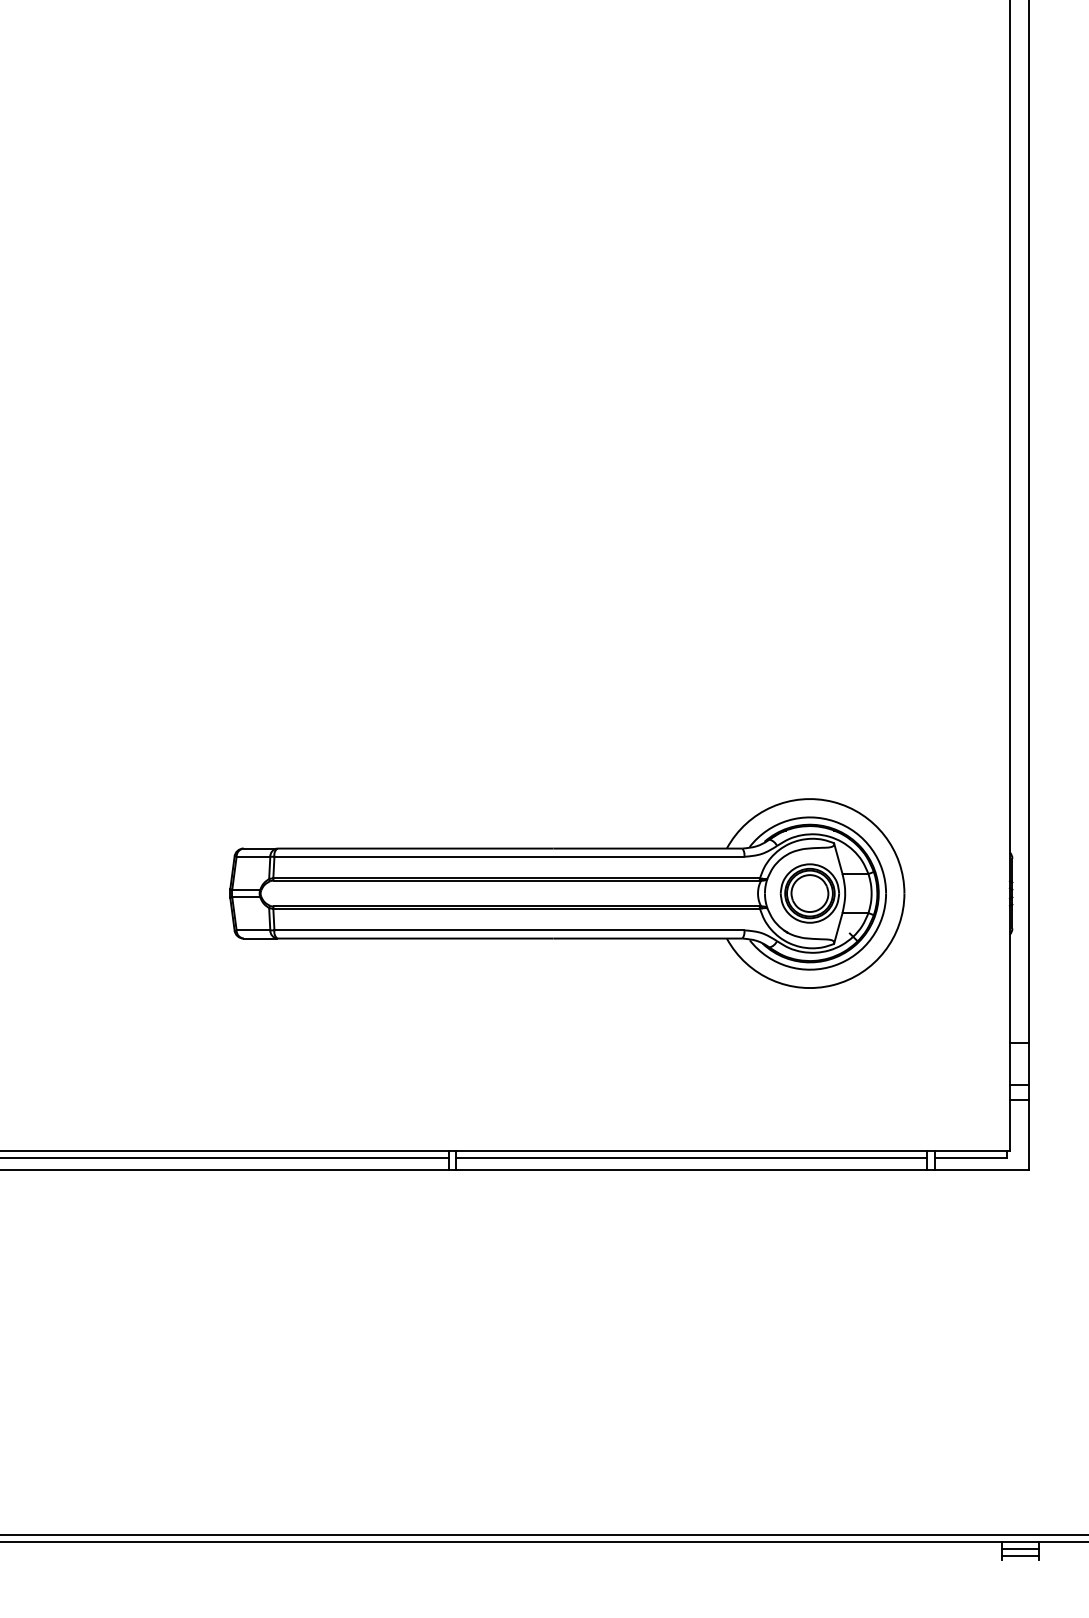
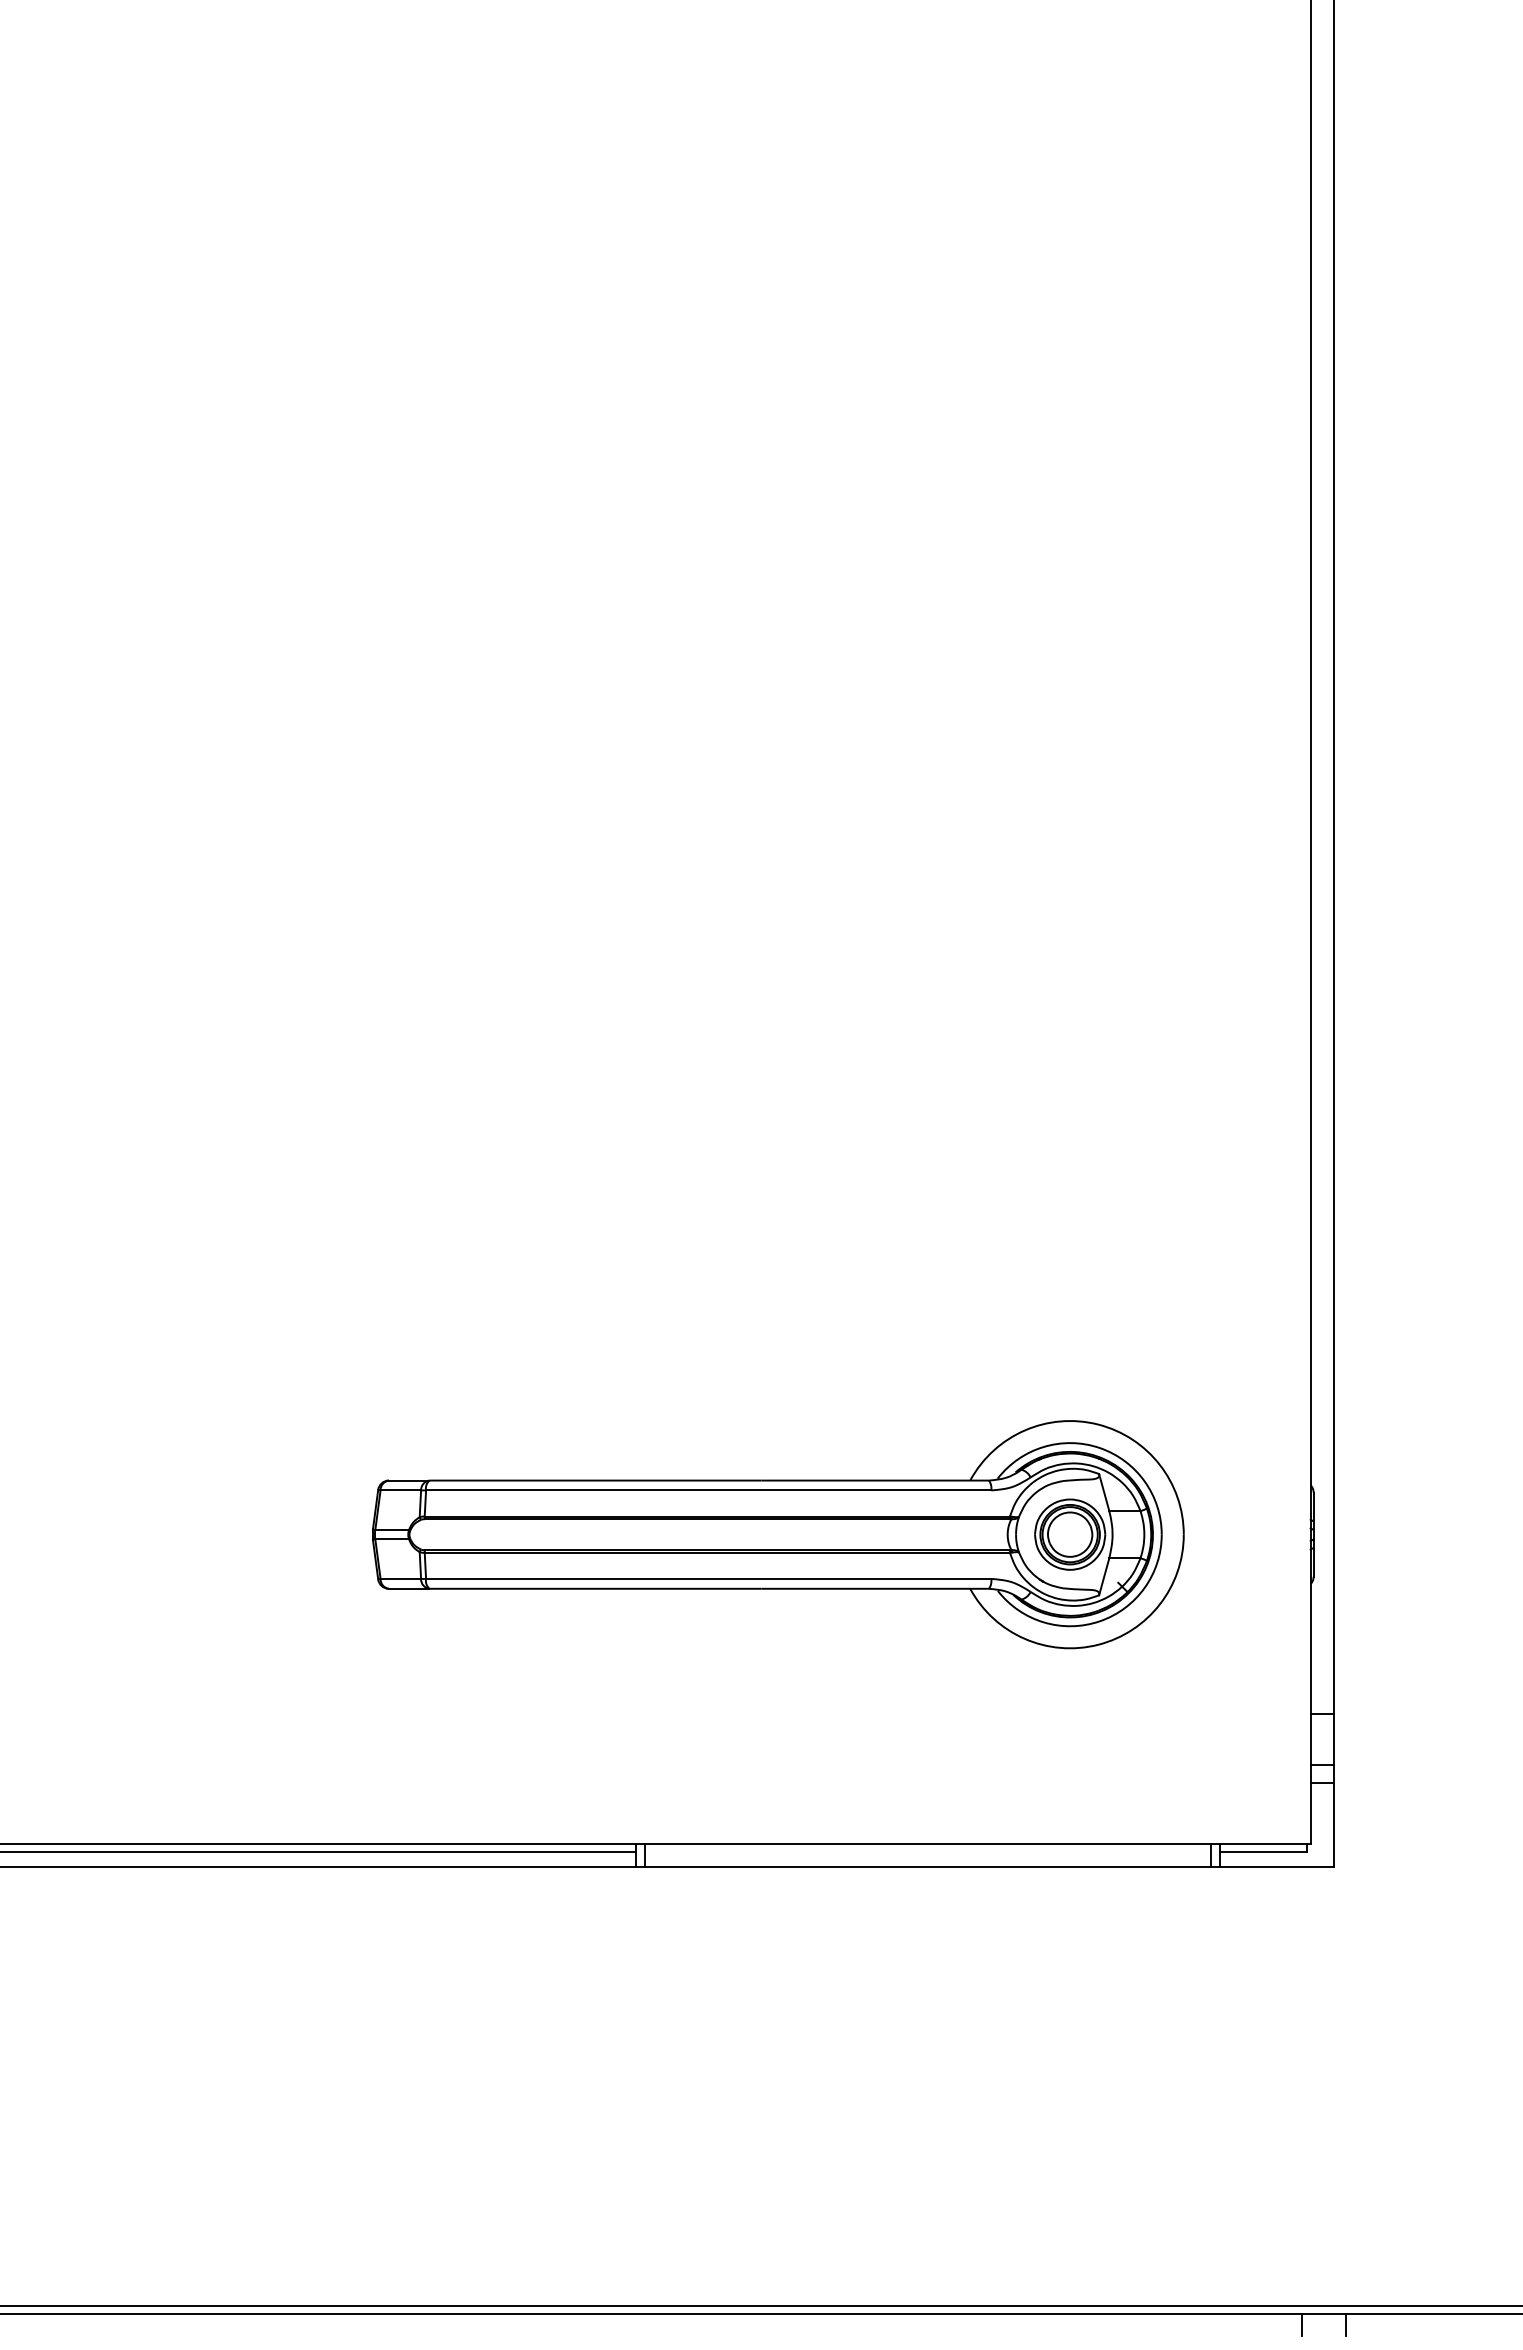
line: (691, 1157) -> (927, 1852), removed
line: (1020, 1548) -> (1323, 2322), removed
line: (1020, 1555) -> (1323, 2330), removed

